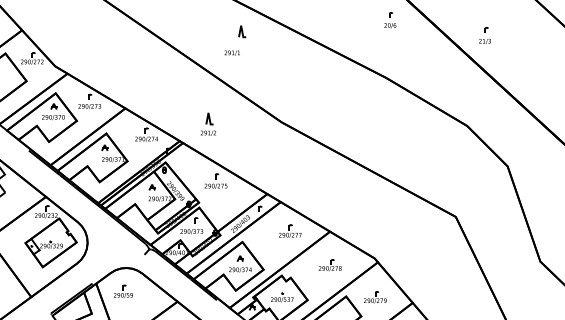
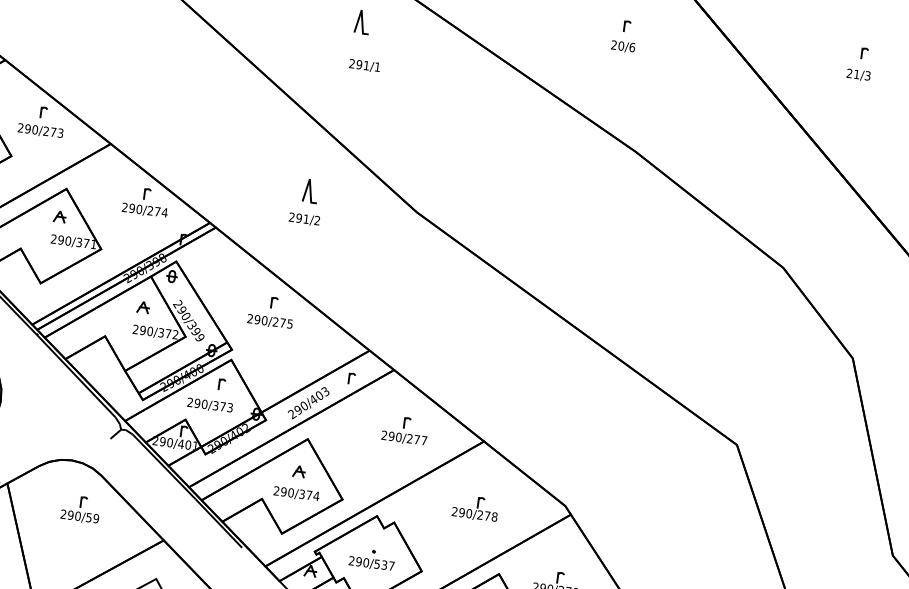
part: (390, 20) -> (624, 36), moved
part: (484, 35) -> (859, 63), moved
text: (231, 52) -> (363, 64), moved
part: (207, 123) -> (305, 199), moved
part: (122, 290) -> (79, 506), moved

